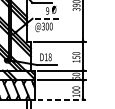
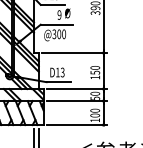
line: (45, 18) -> (56, 24), dashed -> solid
text: (50, 57) -> (62, 72), D18 -> D13
line: (62, 99) -> (77, 125), dashed -> solid

